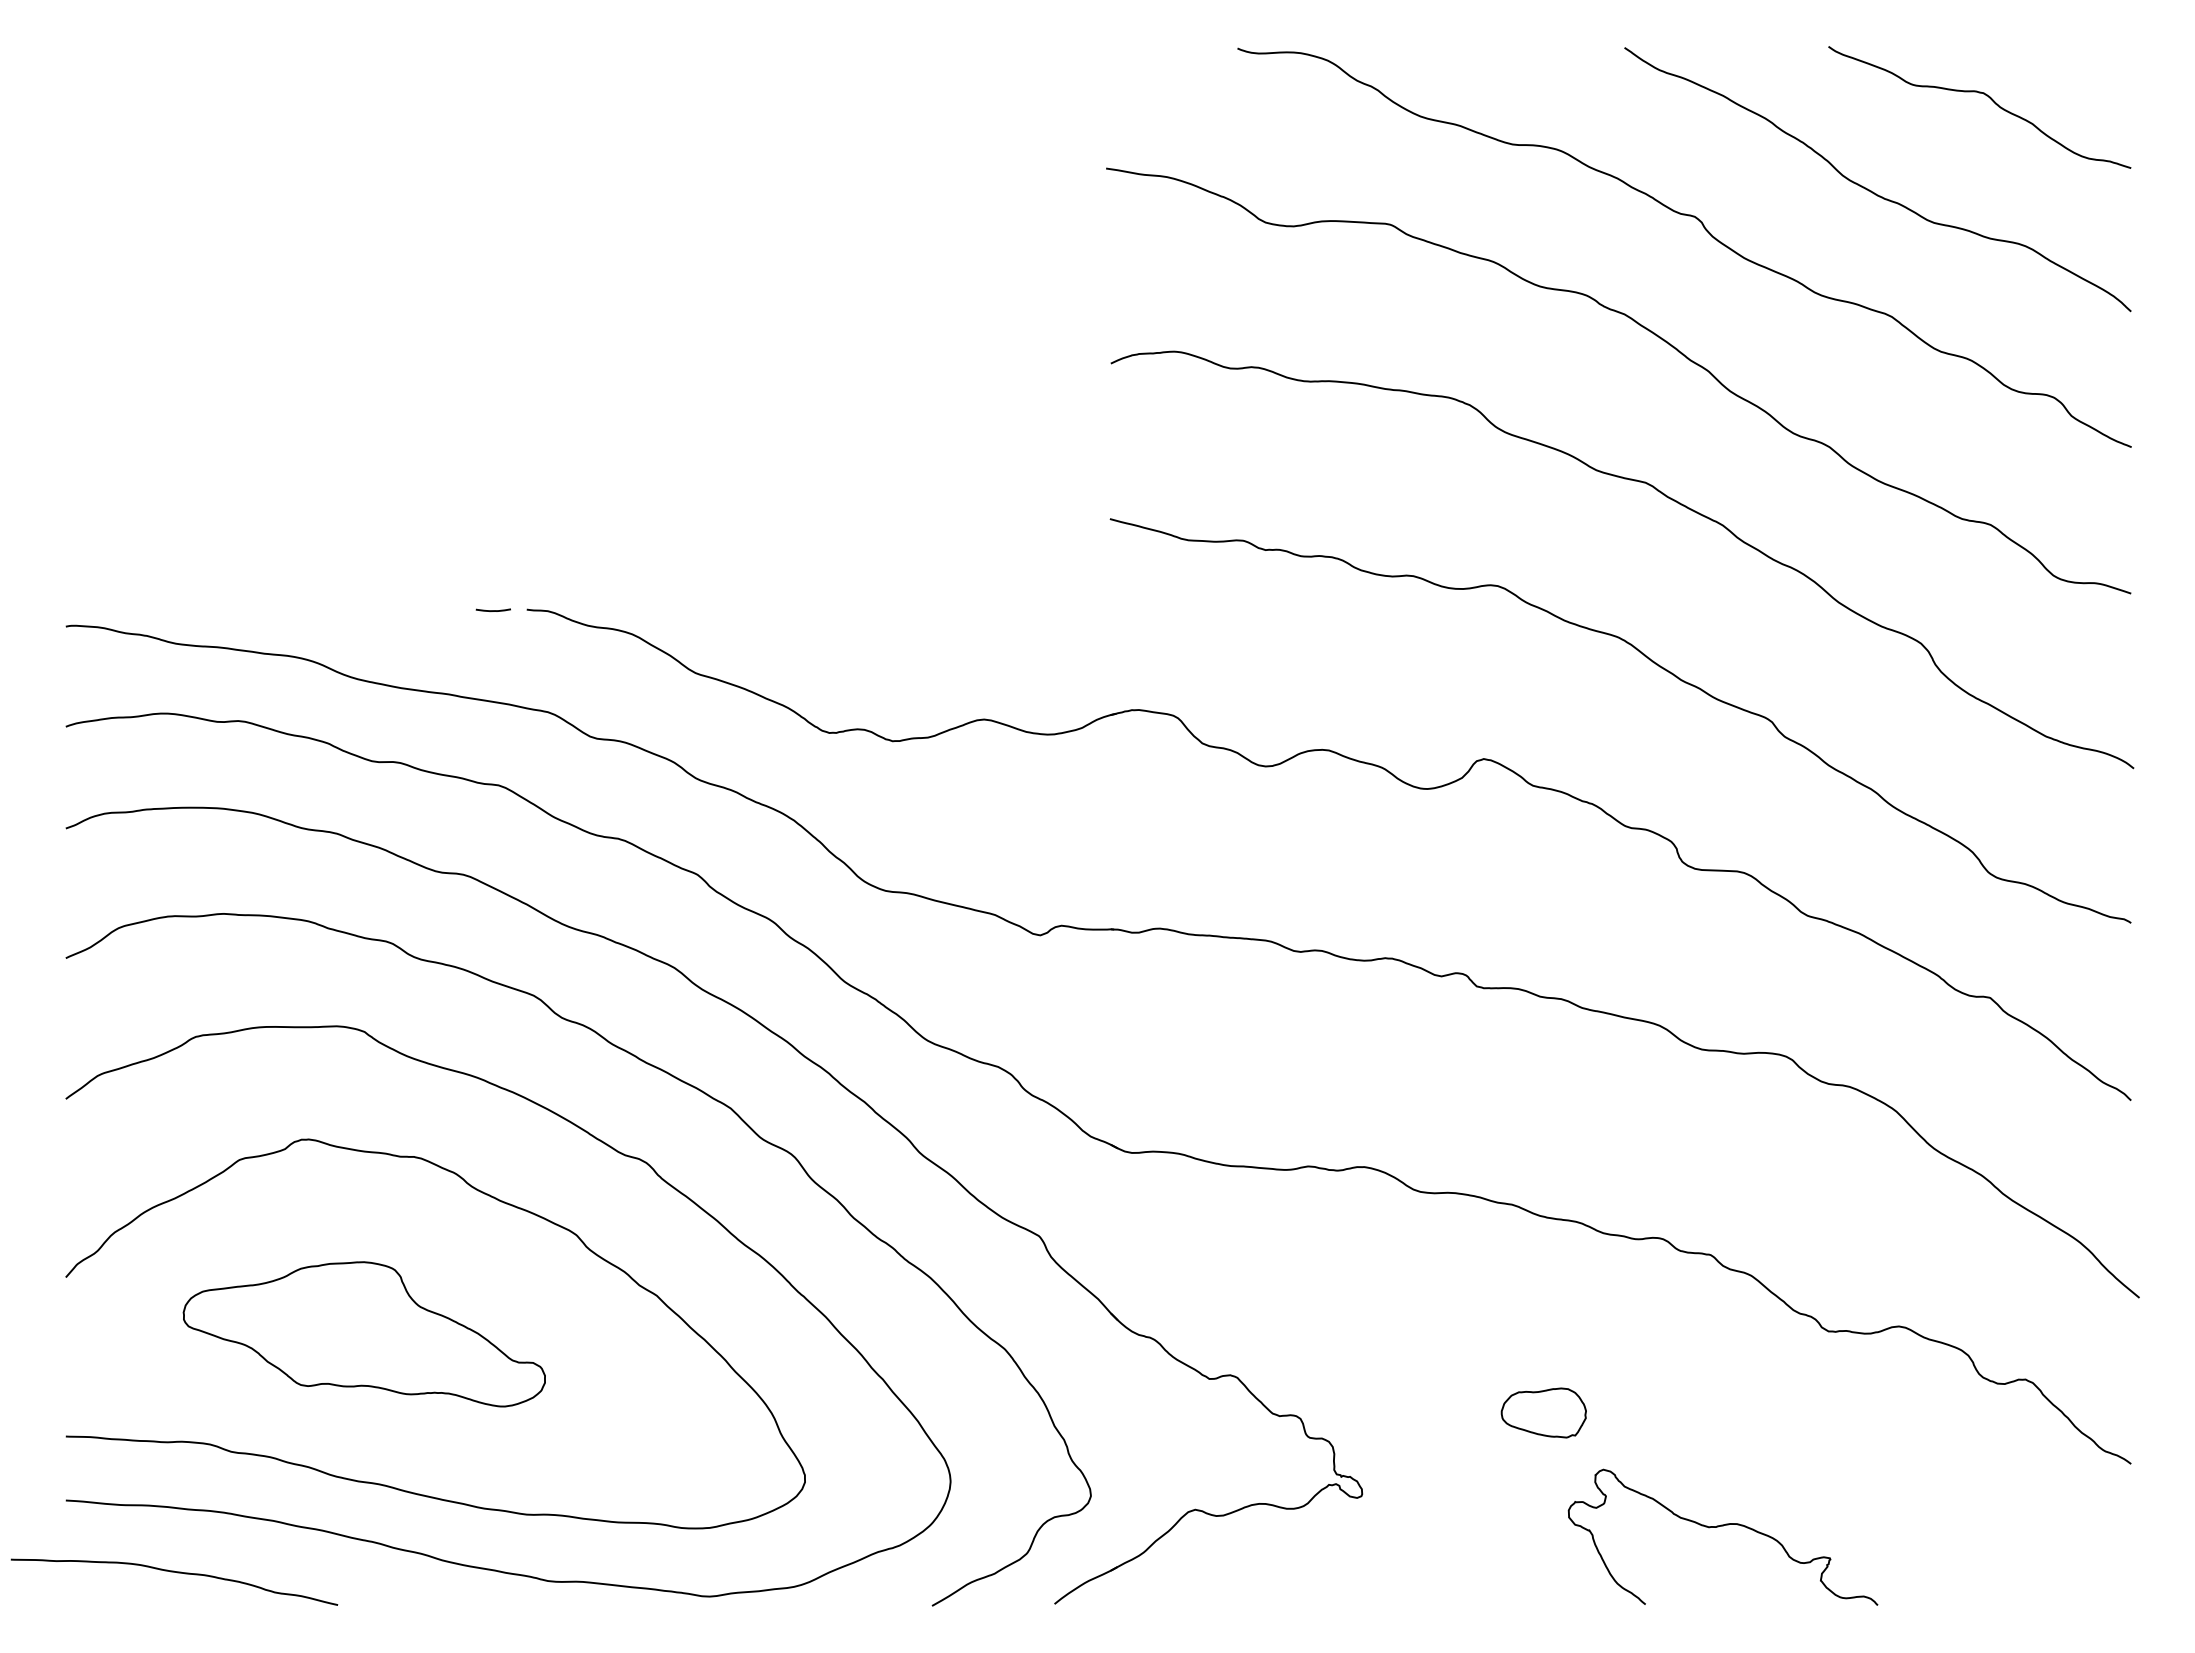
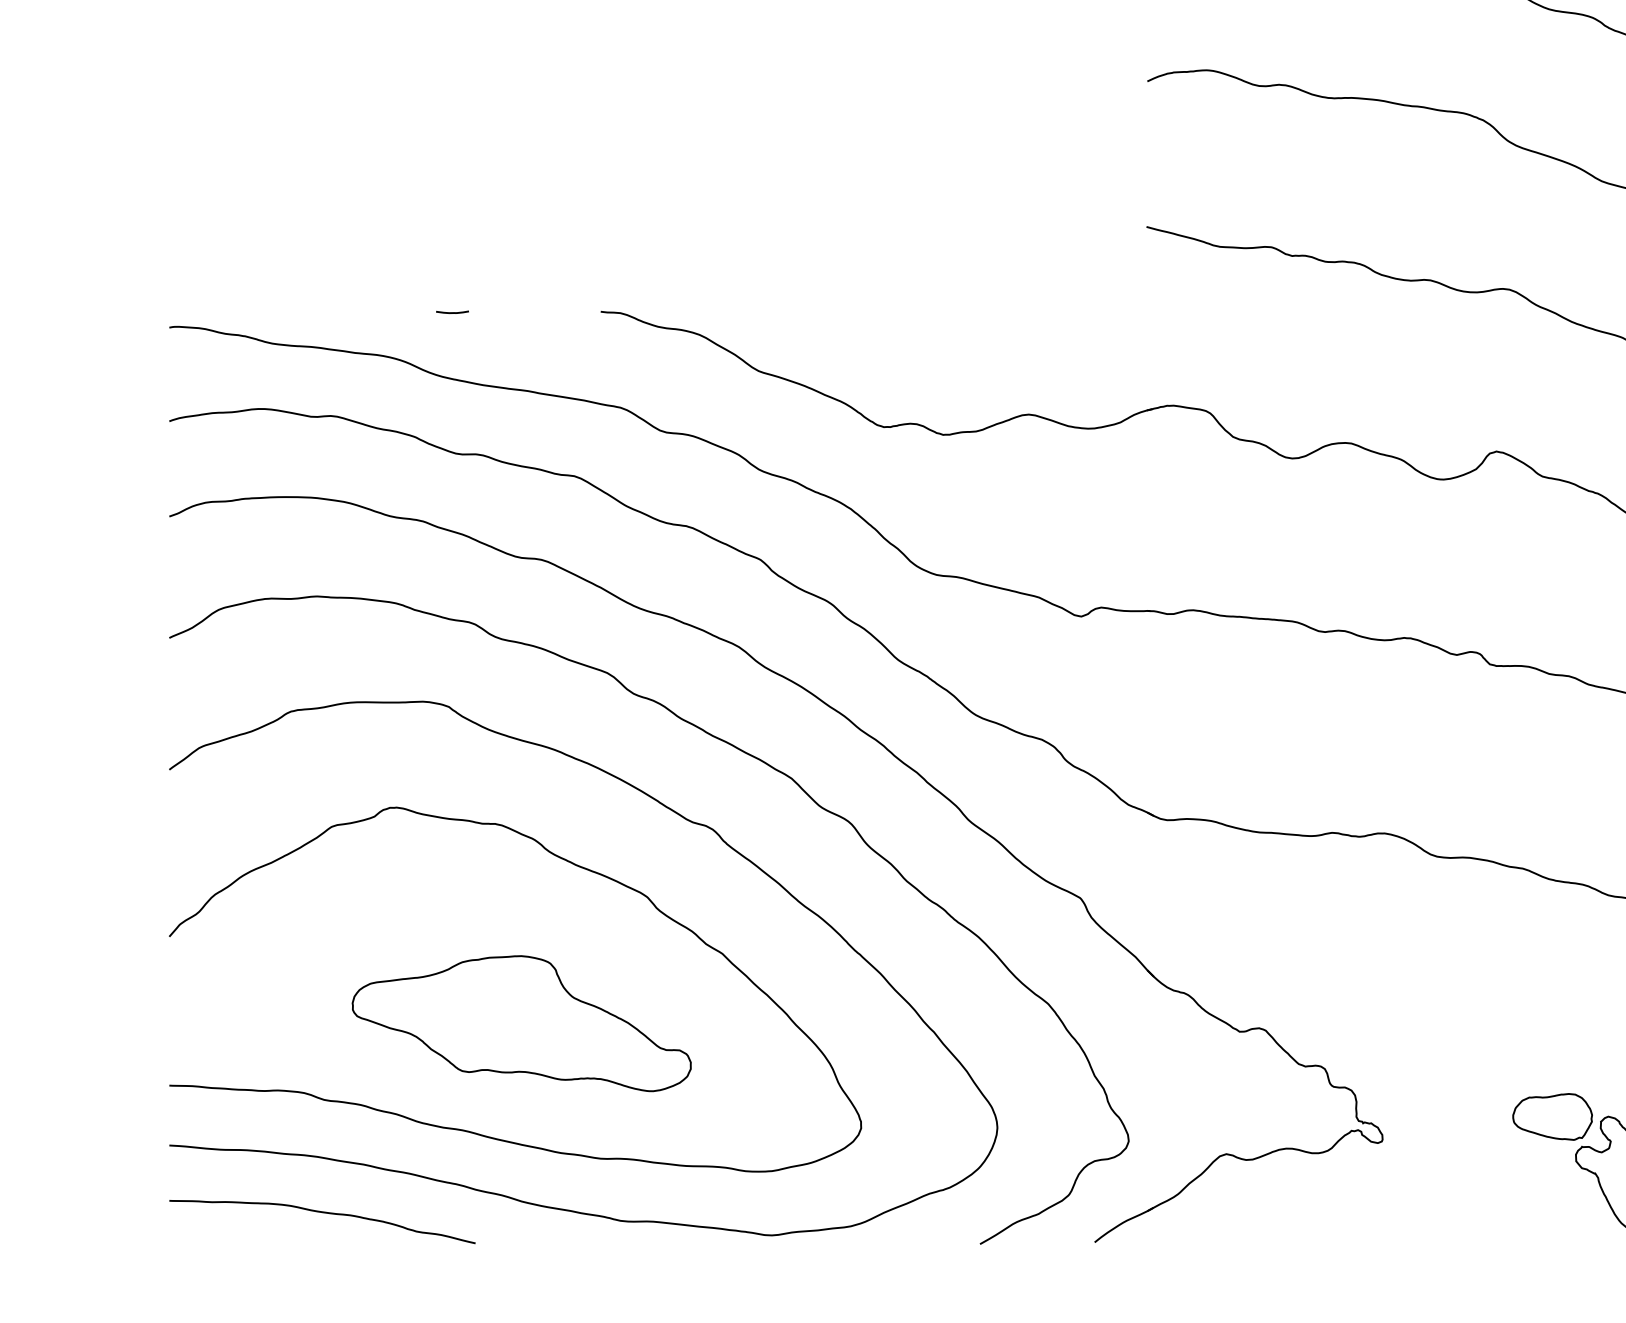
curve: (492, 610) -> (451, 312), moved
part: (363, 1334) -> (520, 1023), moved
part: (1543, 1412) -> (1552, 1116), moved
curve: (177, 1573) -> (325, 1213), moved

